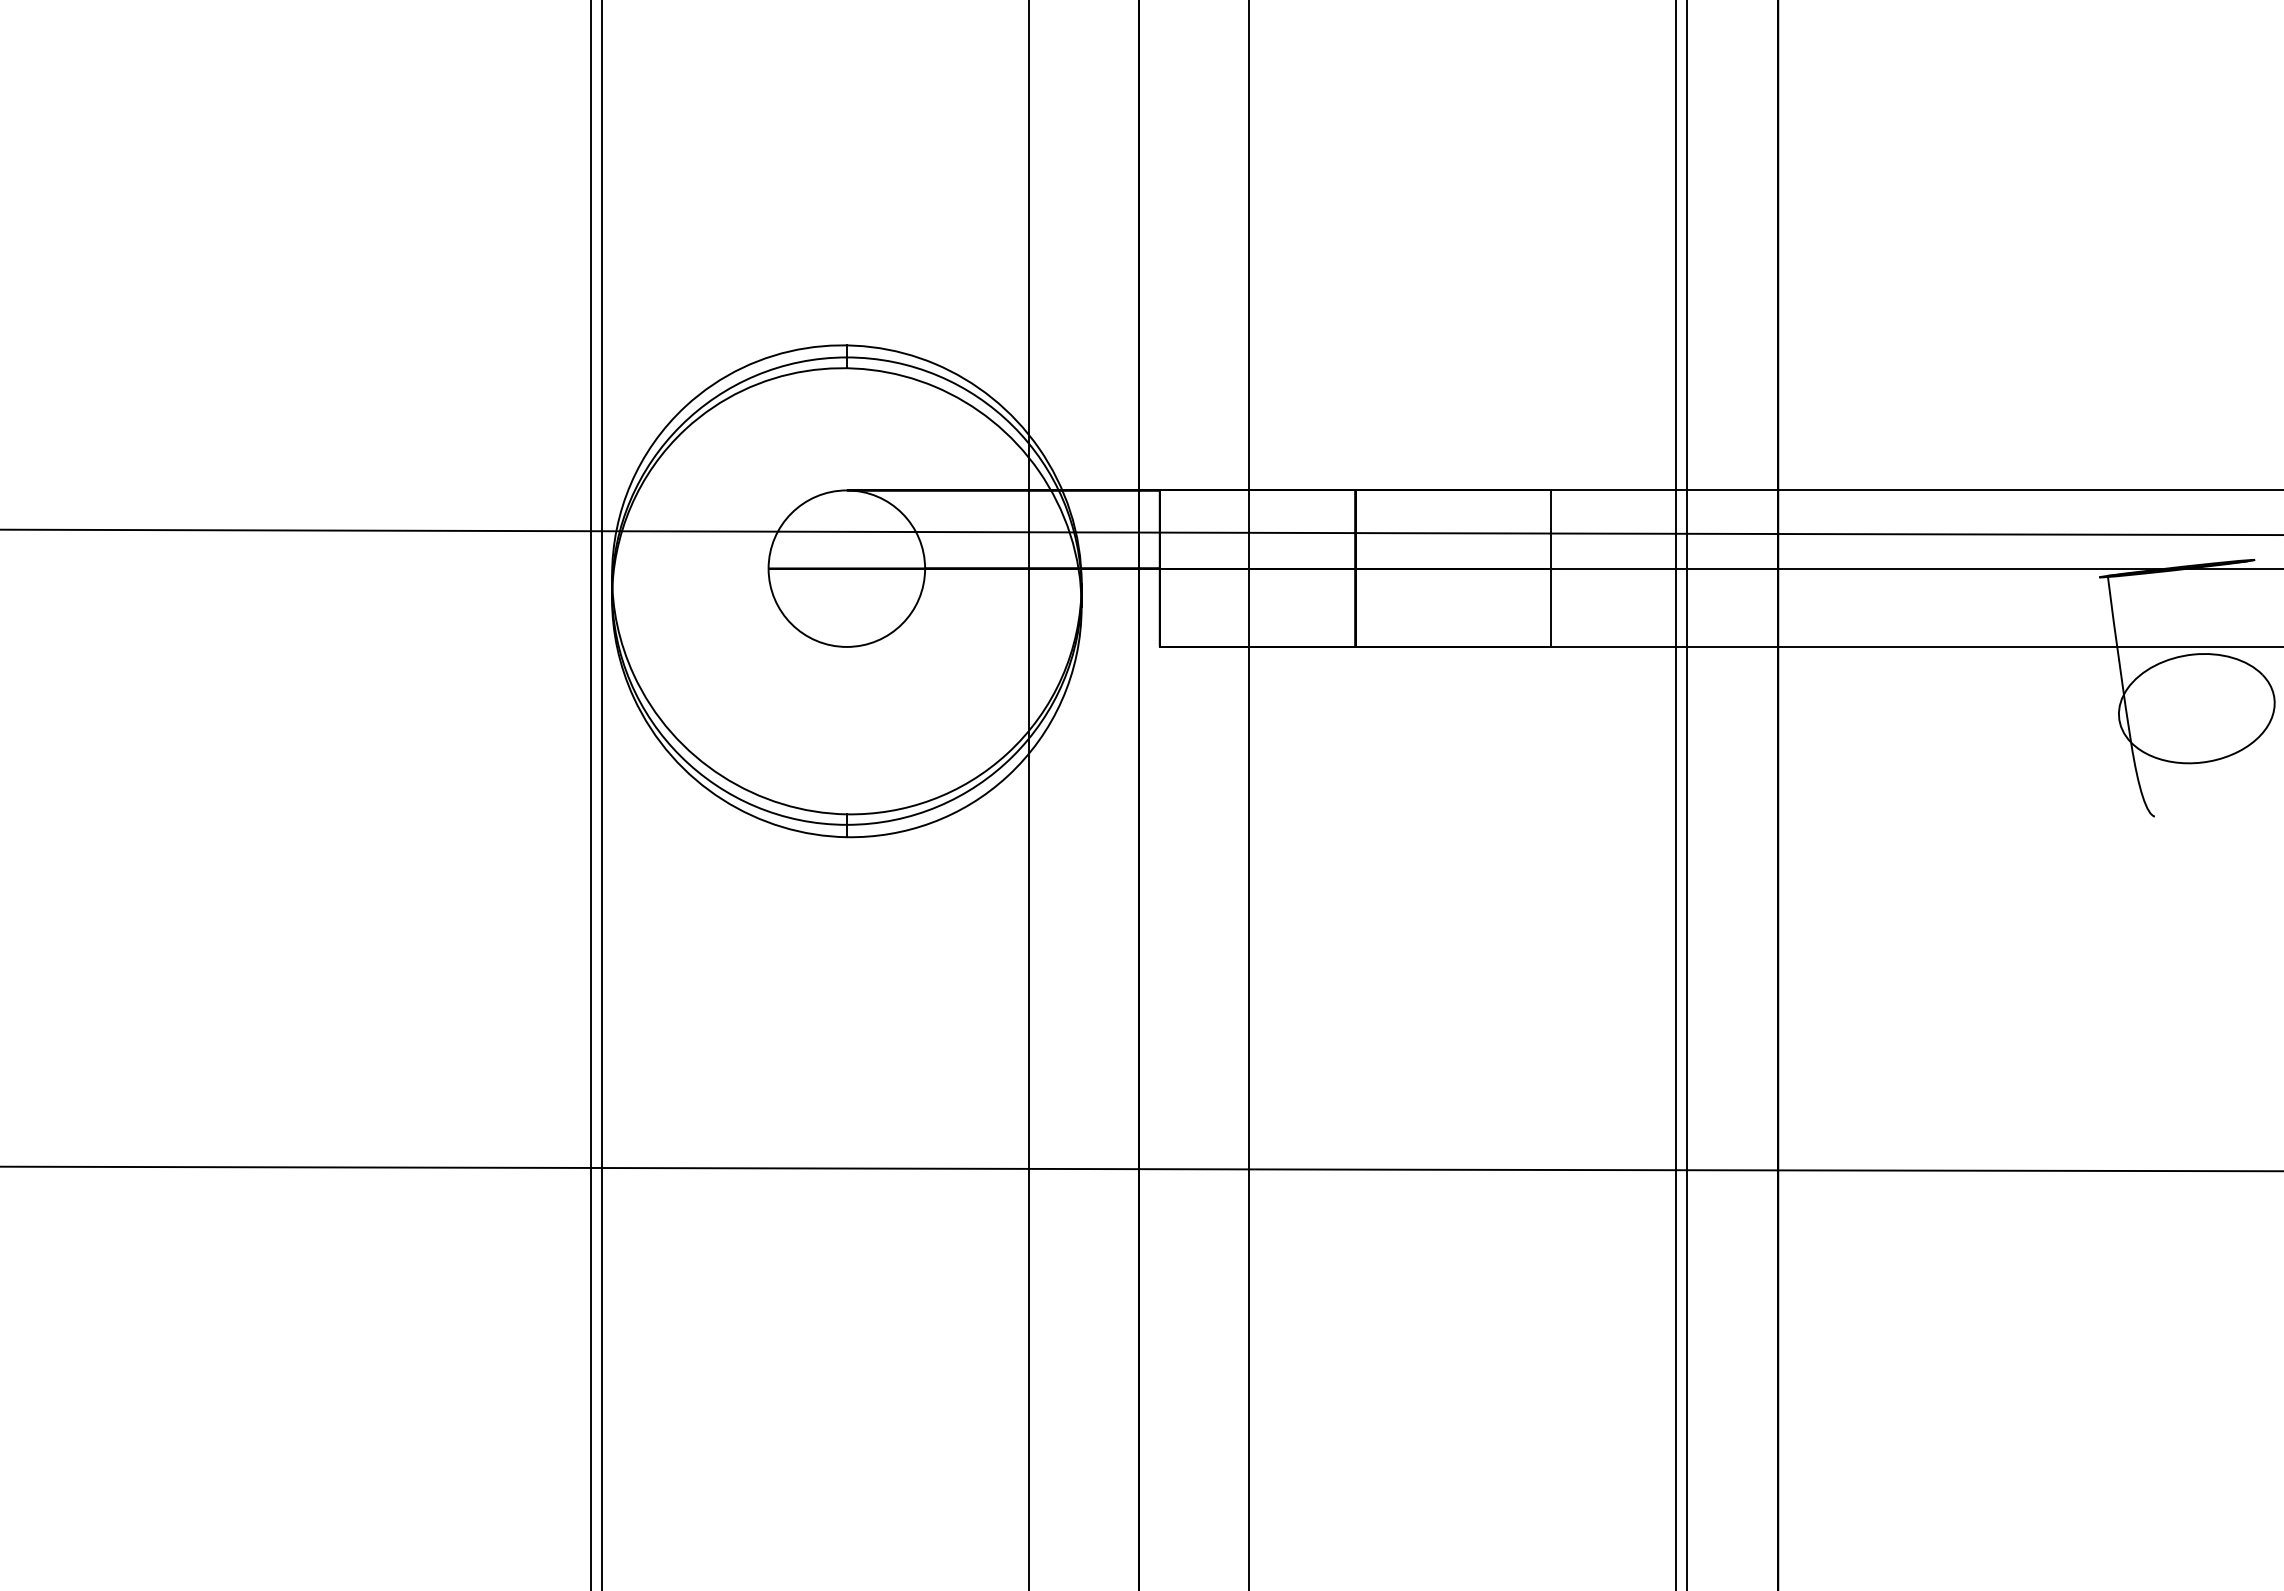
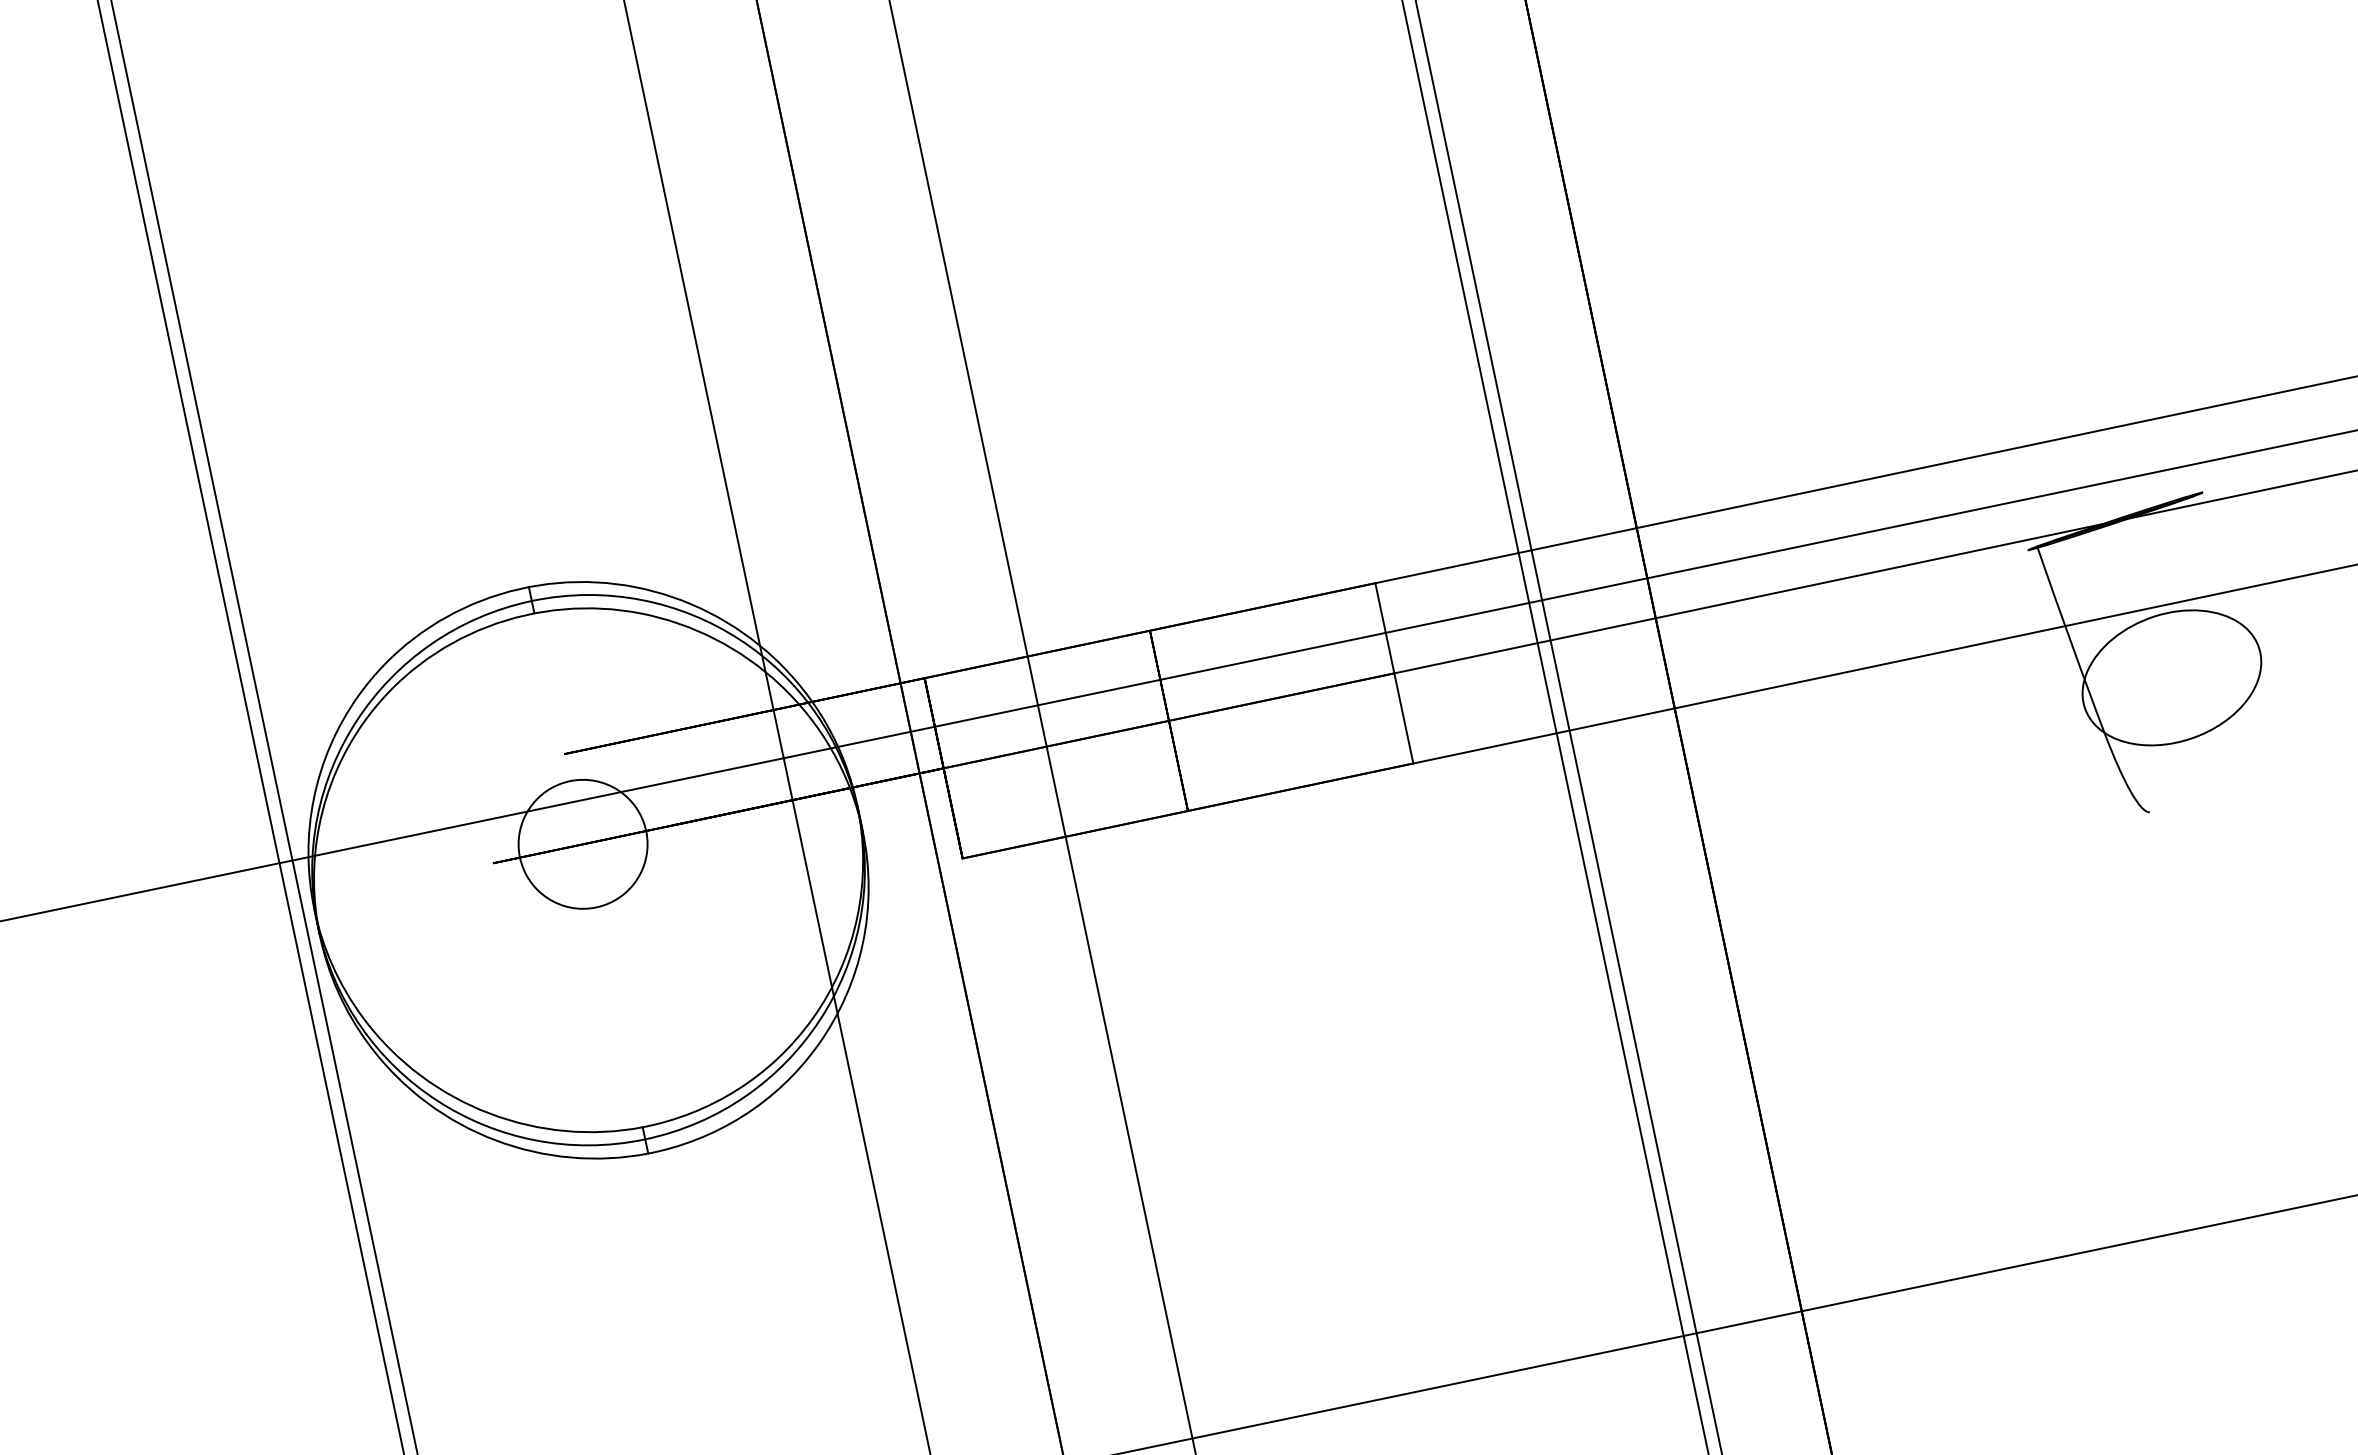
circle: (846, 568) -> (582, 844), size x0.7

